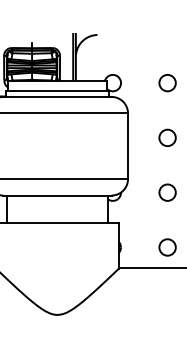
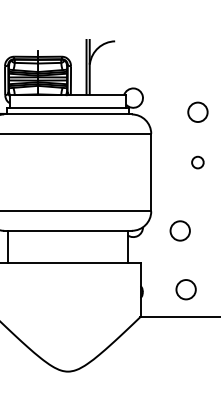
circle: (167, 83) -> (197, 112), moved
circle: (167, 137) -> (197, 162), size x0.6
circle: (167, 192) -> (180, 230), moved
circle: (167, 247) -> (186, 289), moved

